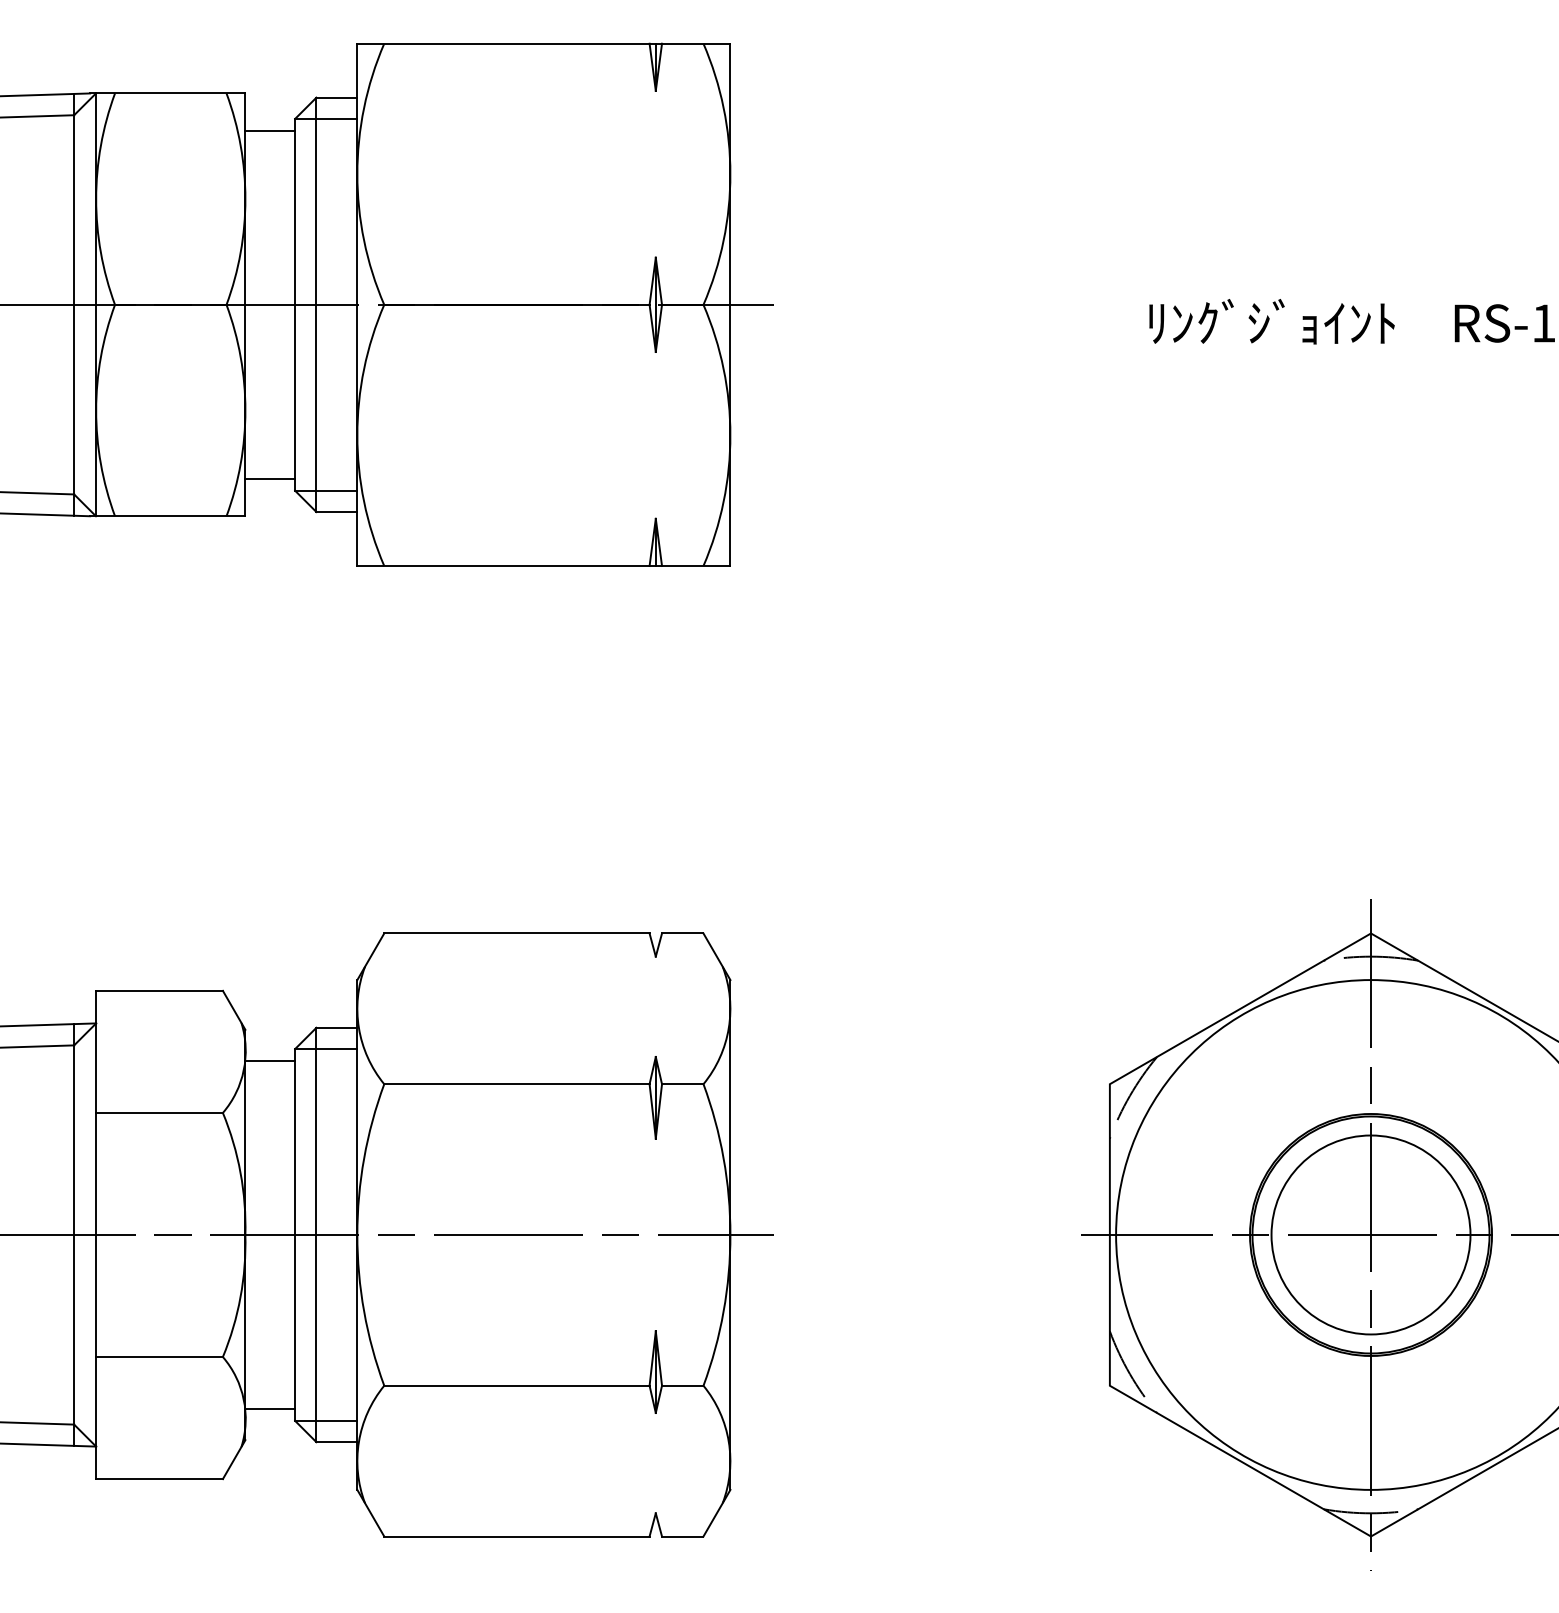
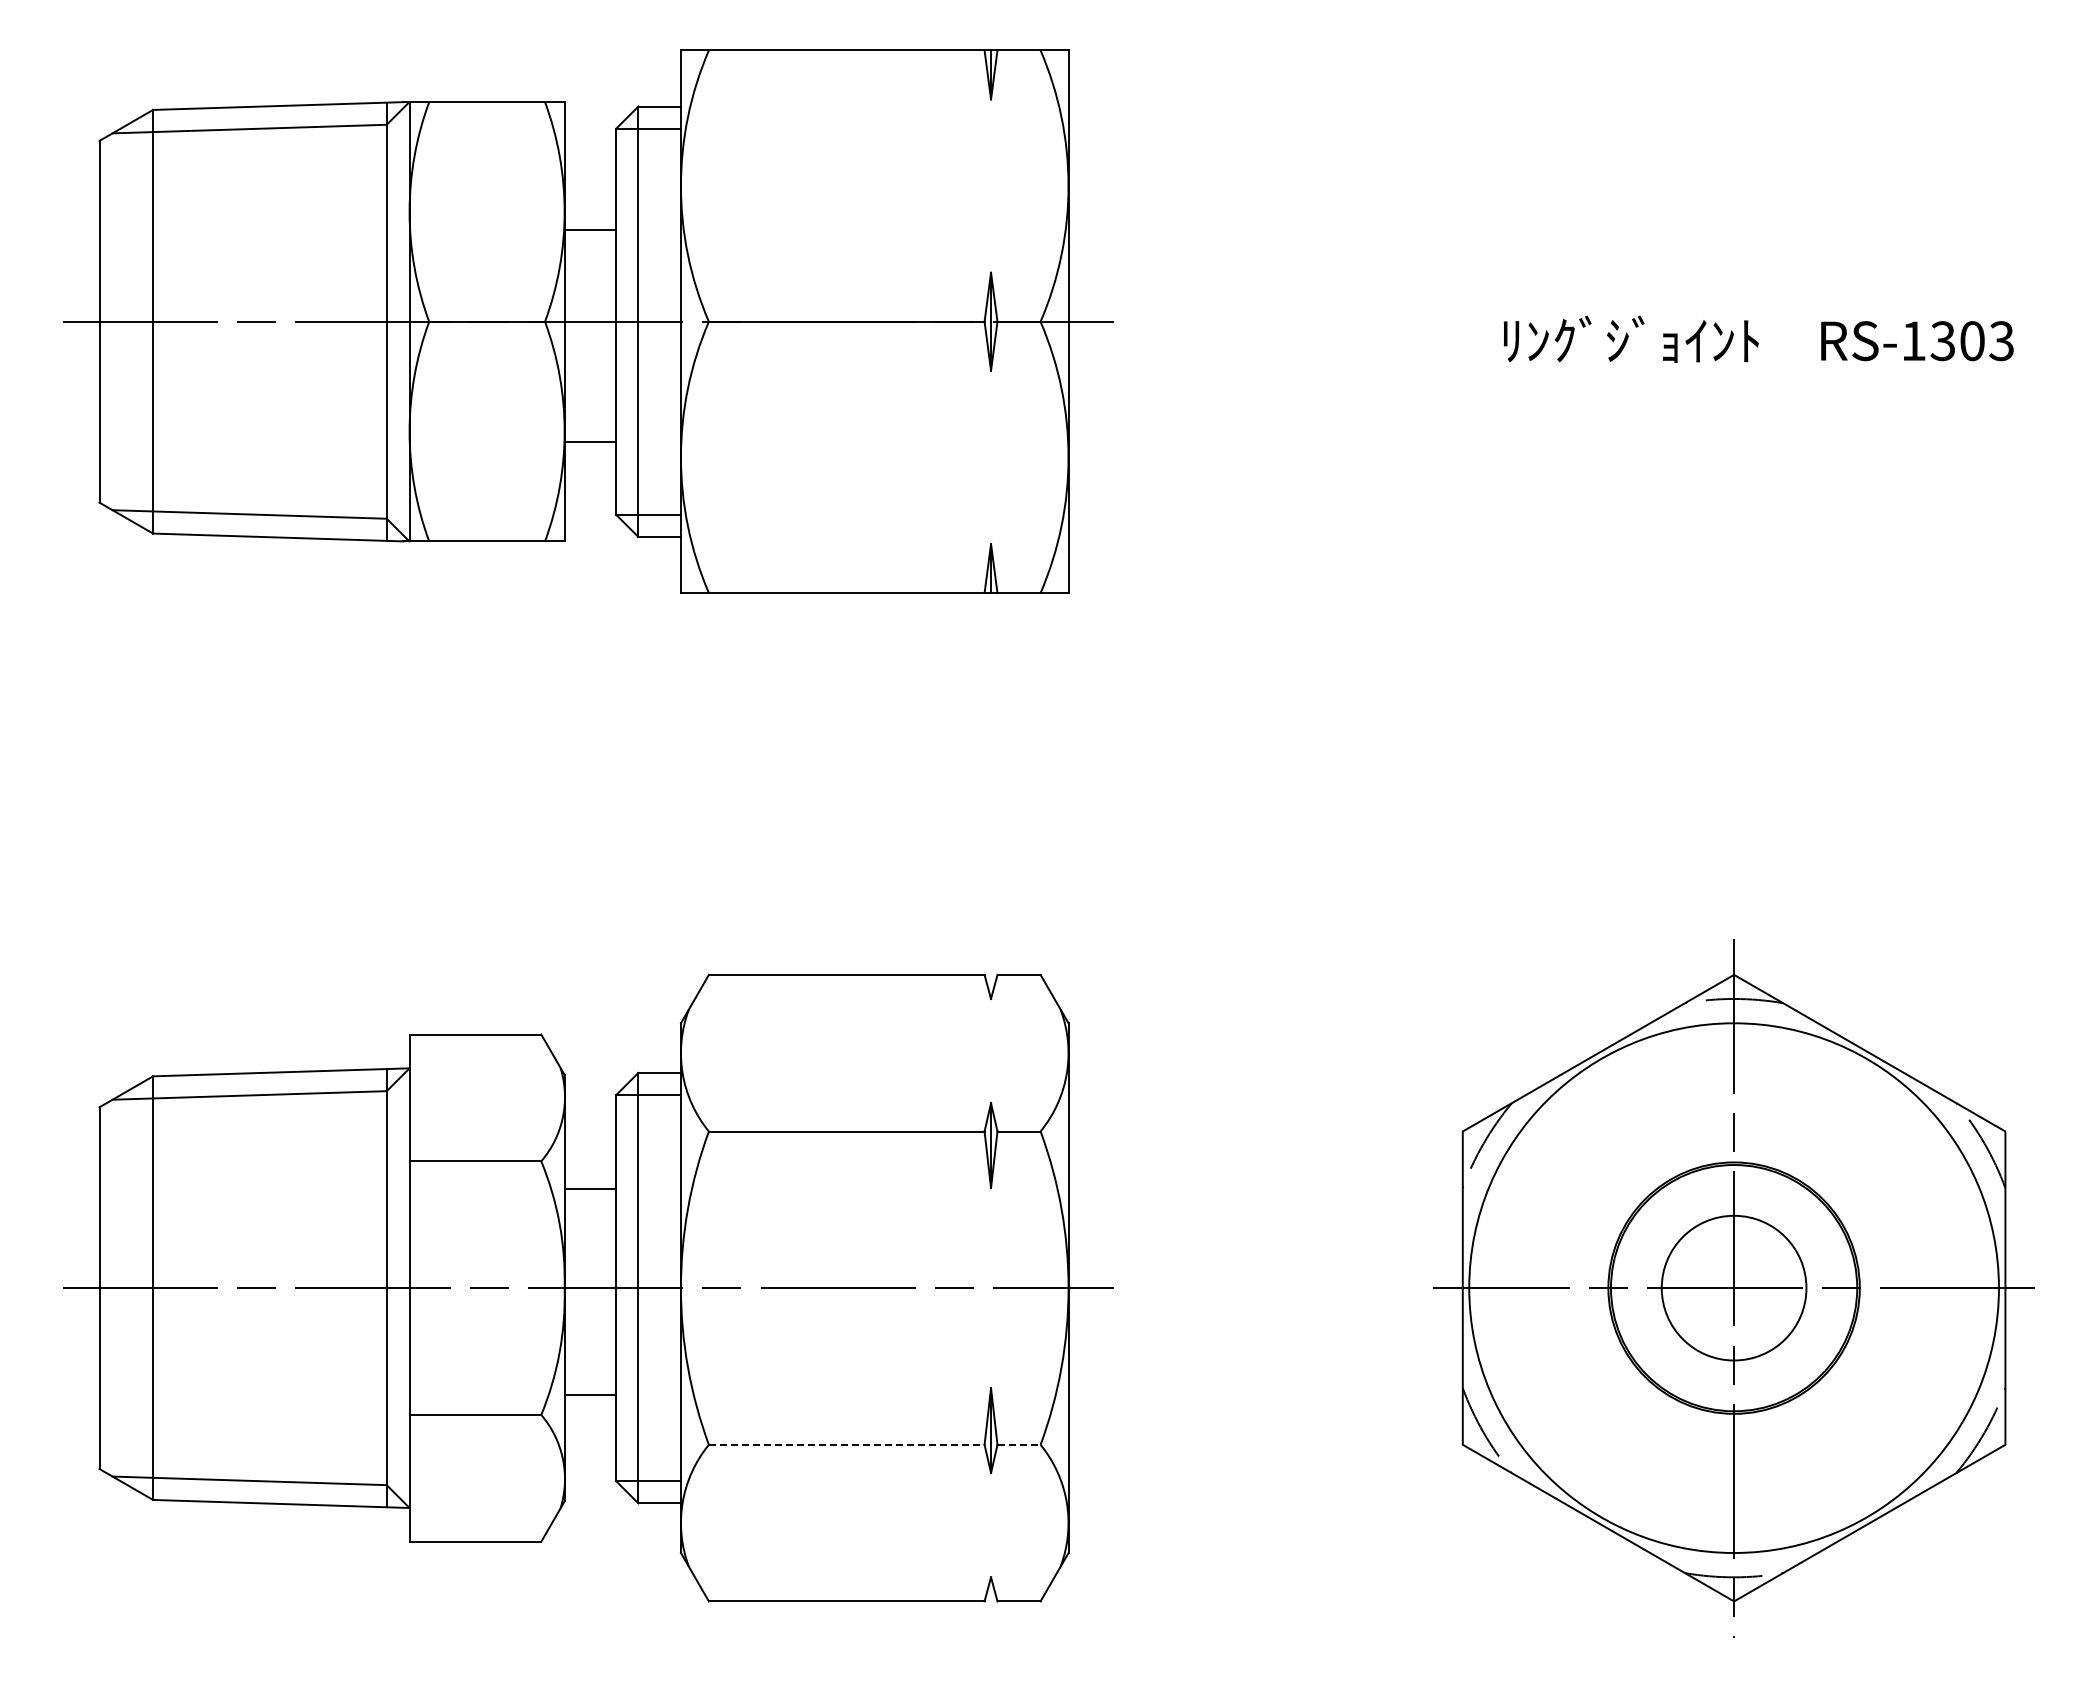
line: (270, 130) -> (590, 229), moved
line: (270, 478) -> (590, 441), moved
line: (270, 1061) -> (590, 1189), moved
circle: (1370, 1234) -> (1733, 1287), size x0.7
line: (516, 1385) -> (846, 1444), solid -> dashed
line: (683, 1385) -> (1019, 1444), solid -> dashed
line: (270, 1409) -> (590, 1395), moved

